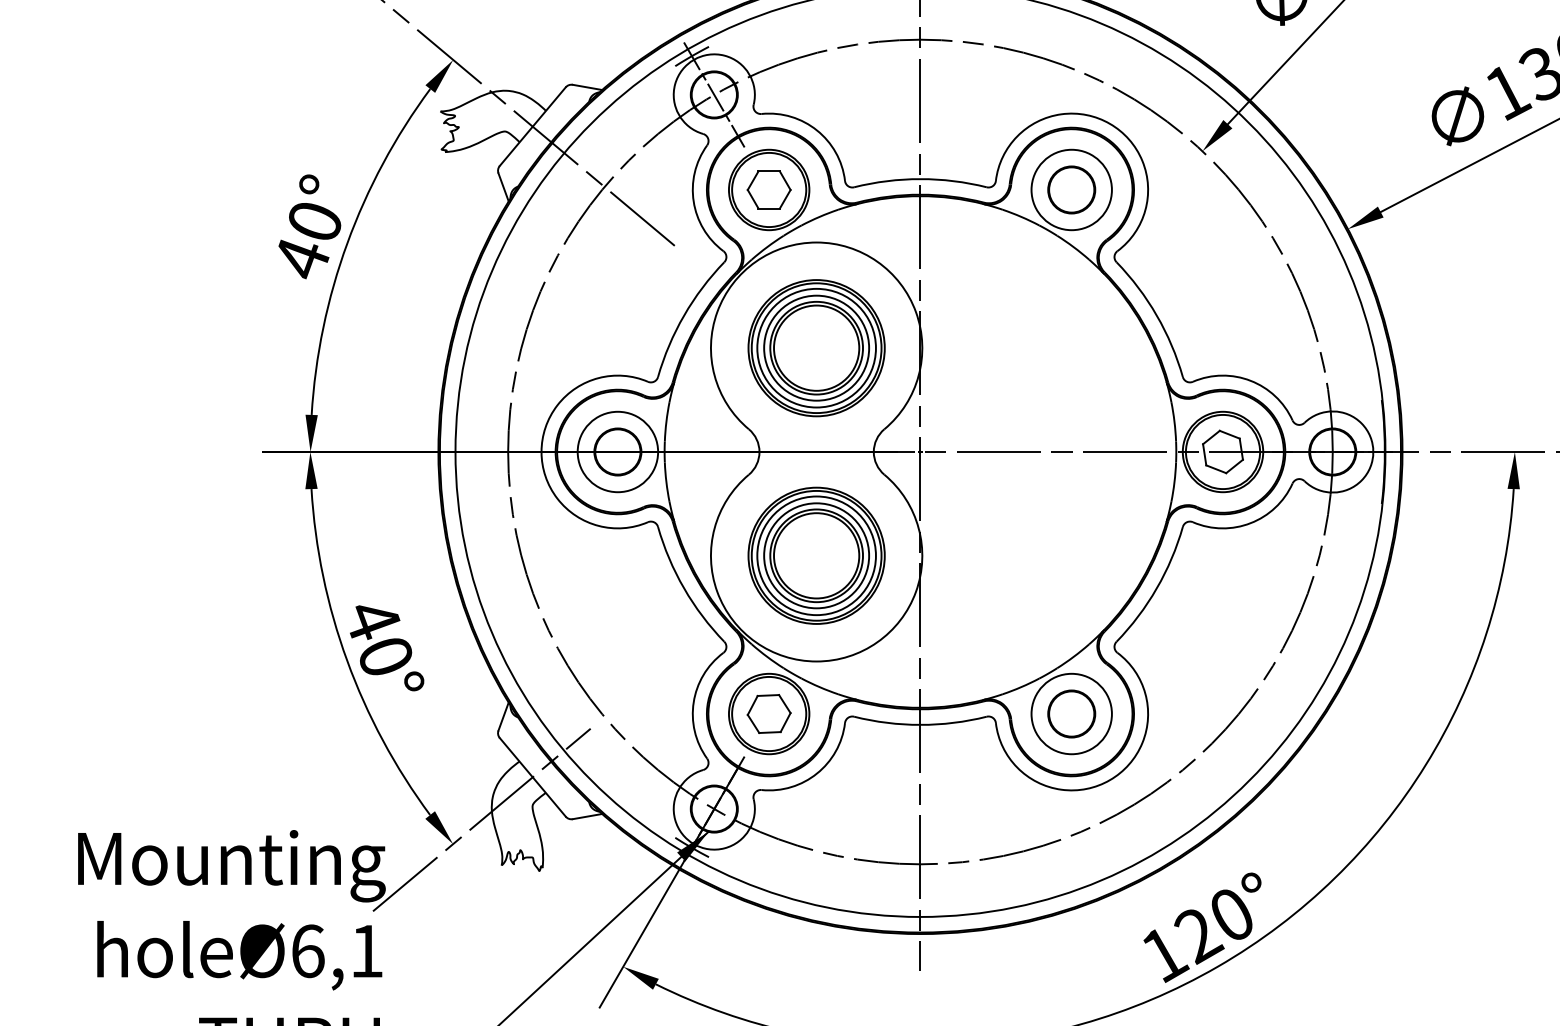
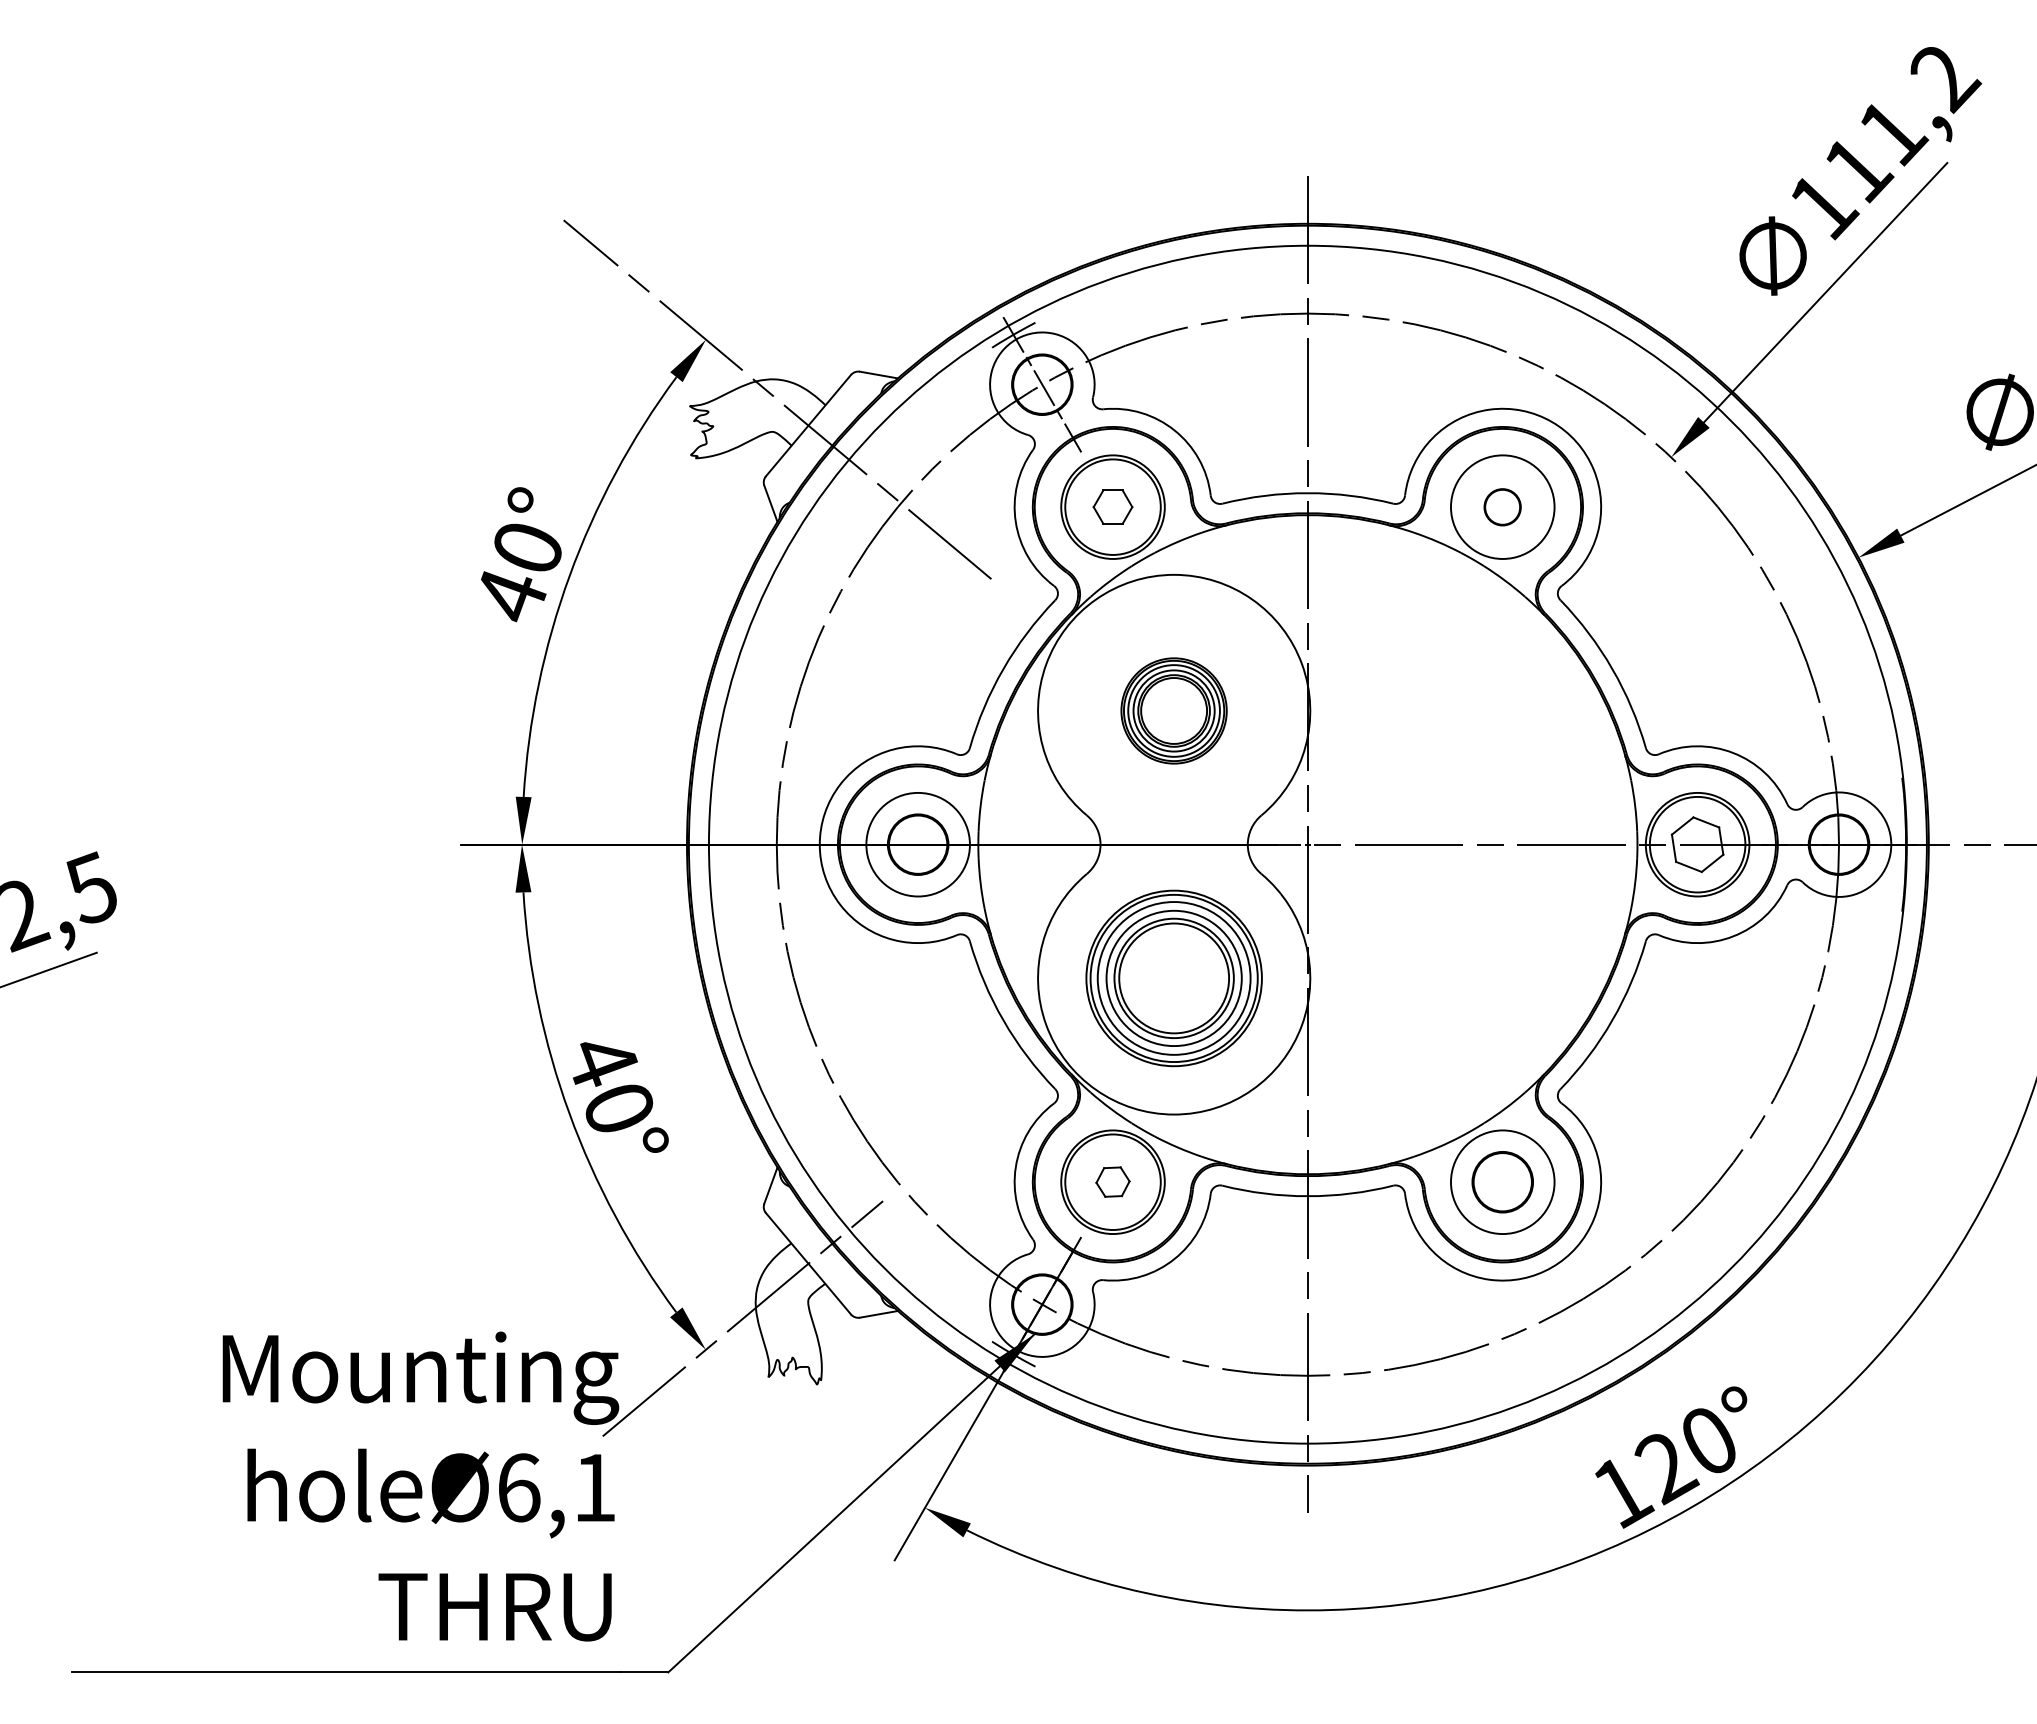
part: (768, 189) -> (1112, 506), size x0.7
part: (1071, 190) -> (1502, 507), size x0.6
part: (816, 347) -> (1173, 710), size x0.6
part: (768, 713) -> (1112, 1181), size x0.6

